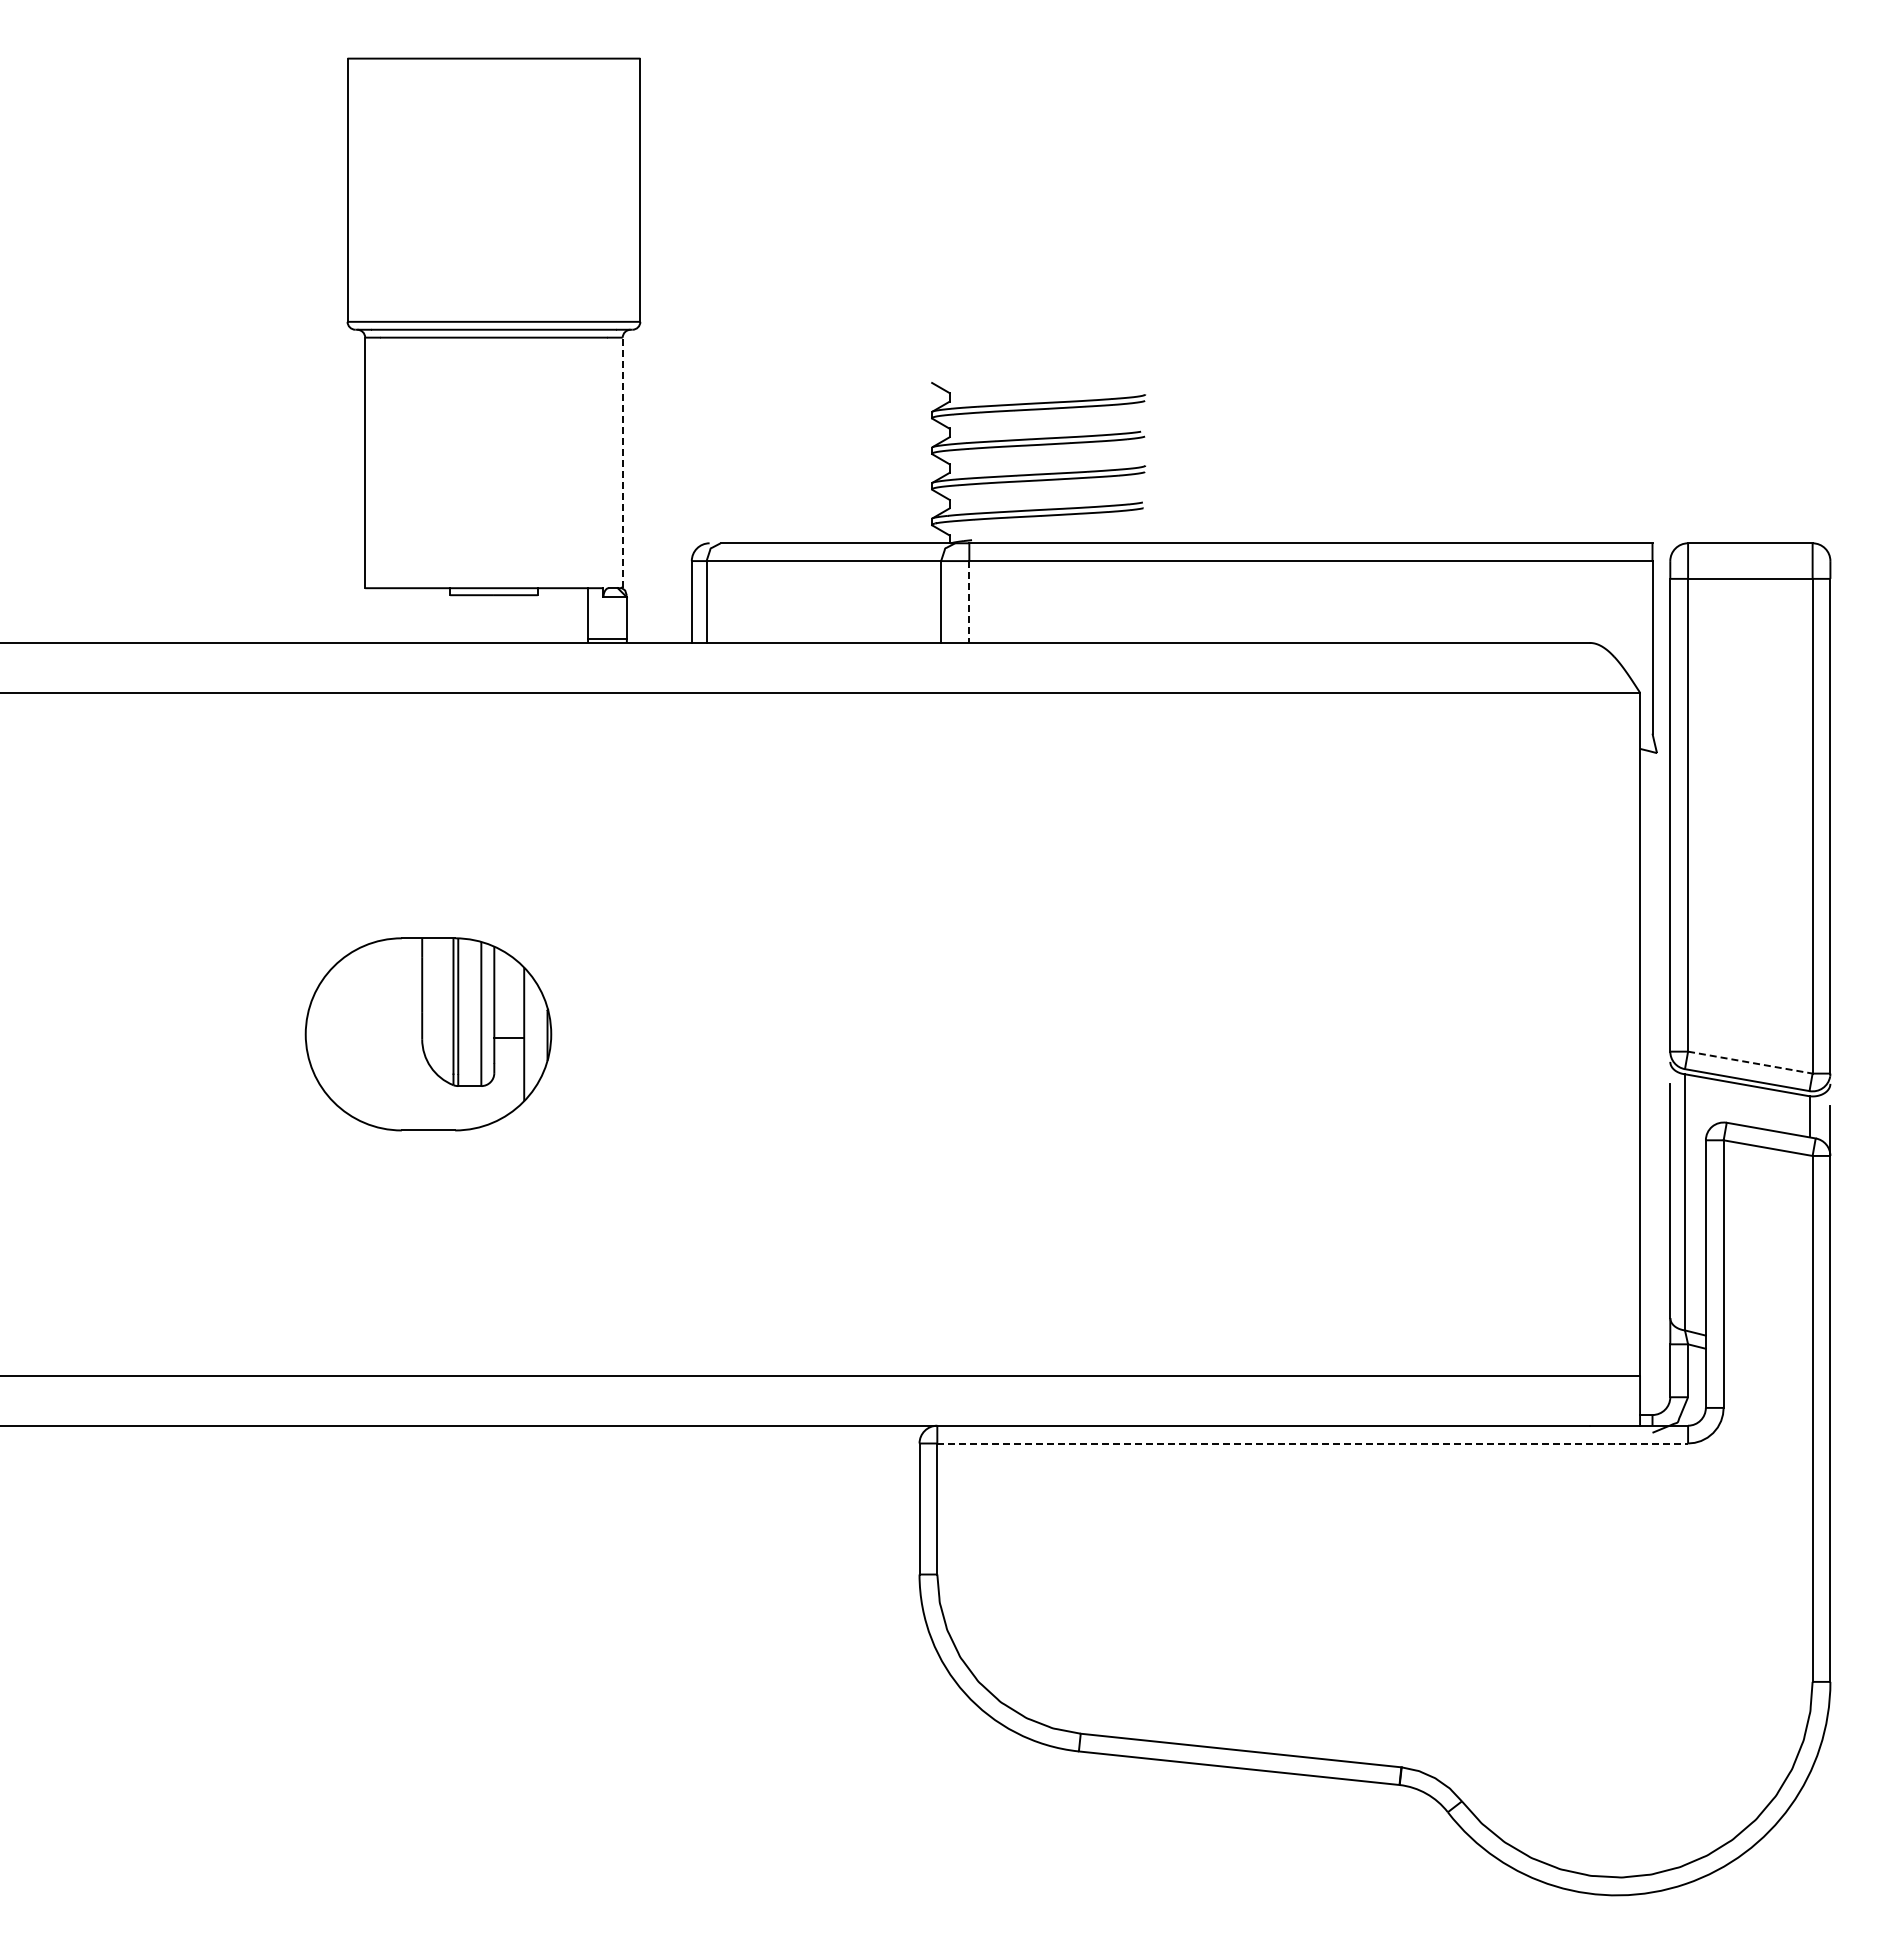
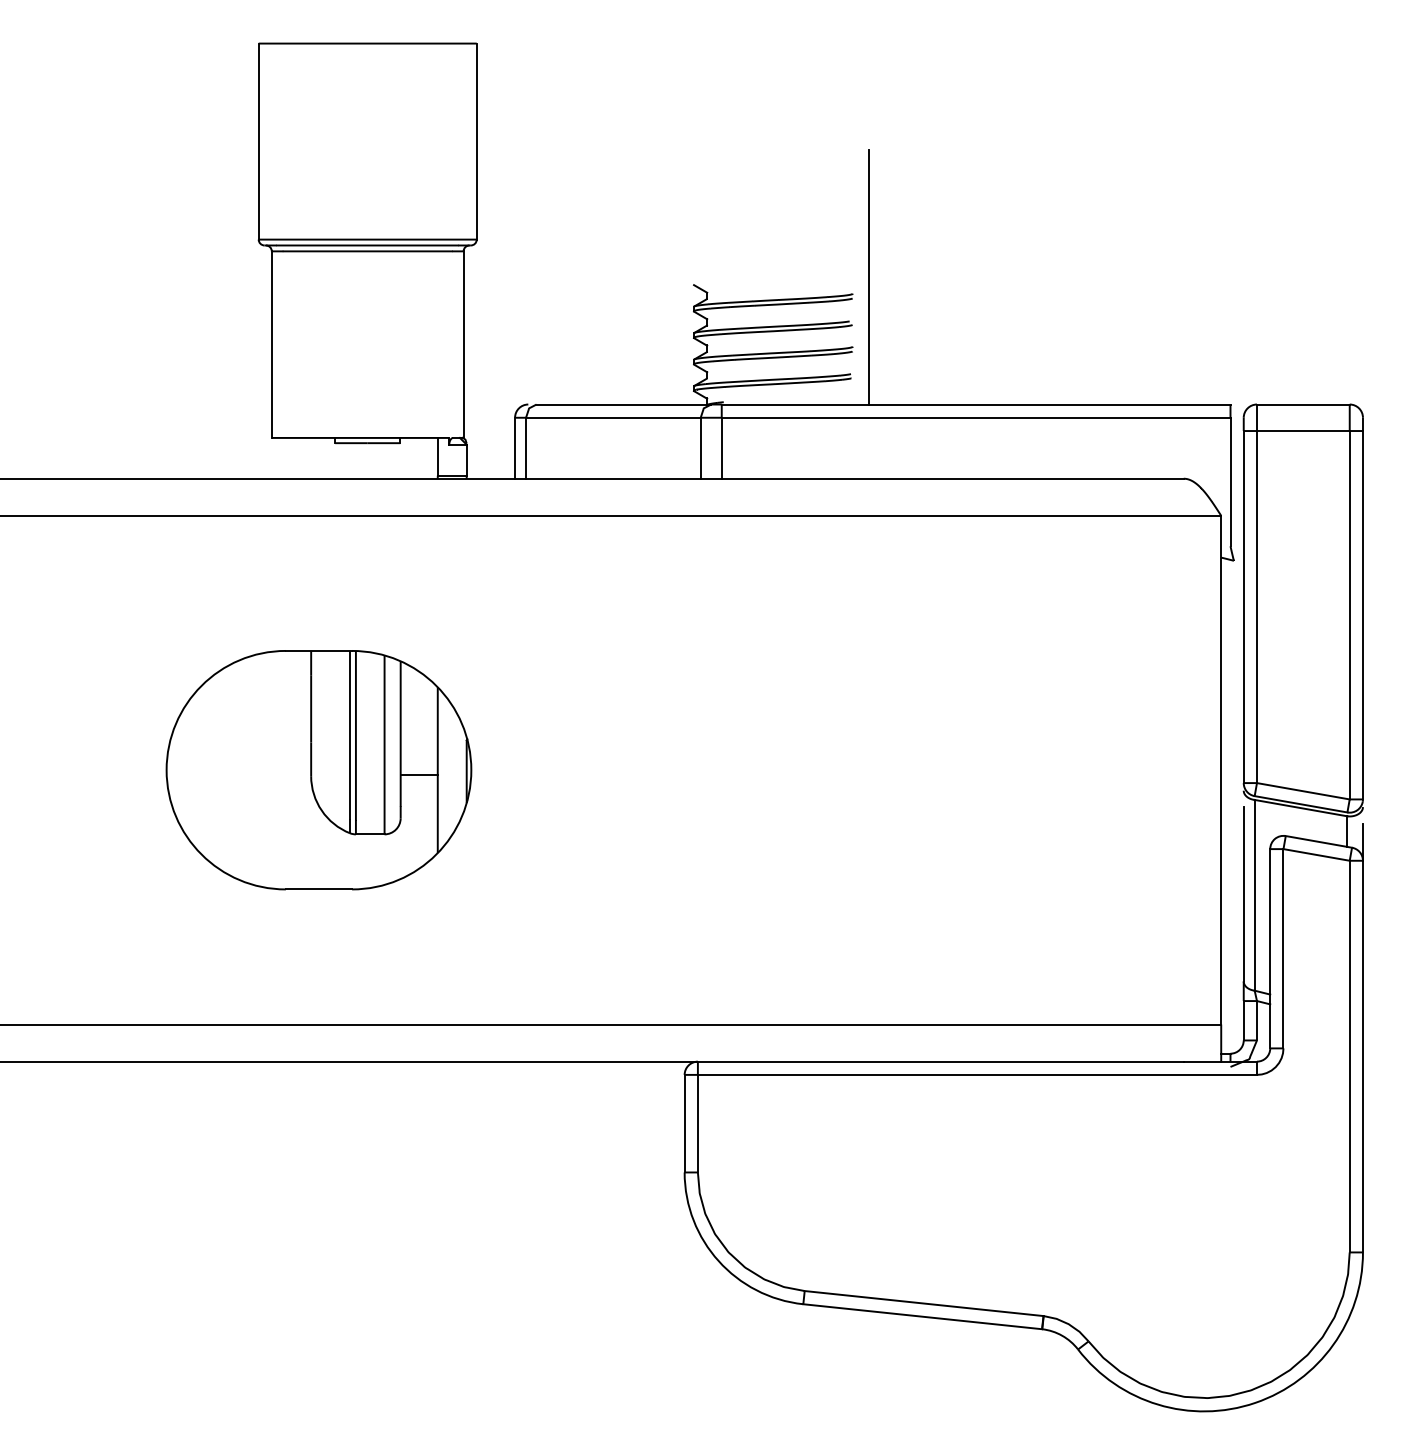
line: (1166, 372) -> (868, 277), added
line: (622, 462) -> (463, 344), dashed -> solid
line: (969, 602) -> (721, 448), dashed -> solid
part: (428, 1034) -> (318, 770), size x1.67
line: (1750, 1062) -> (1303, 791), dashed -> solid
line: (1313, 1443) -> (978, 1074), dashed -> solid

